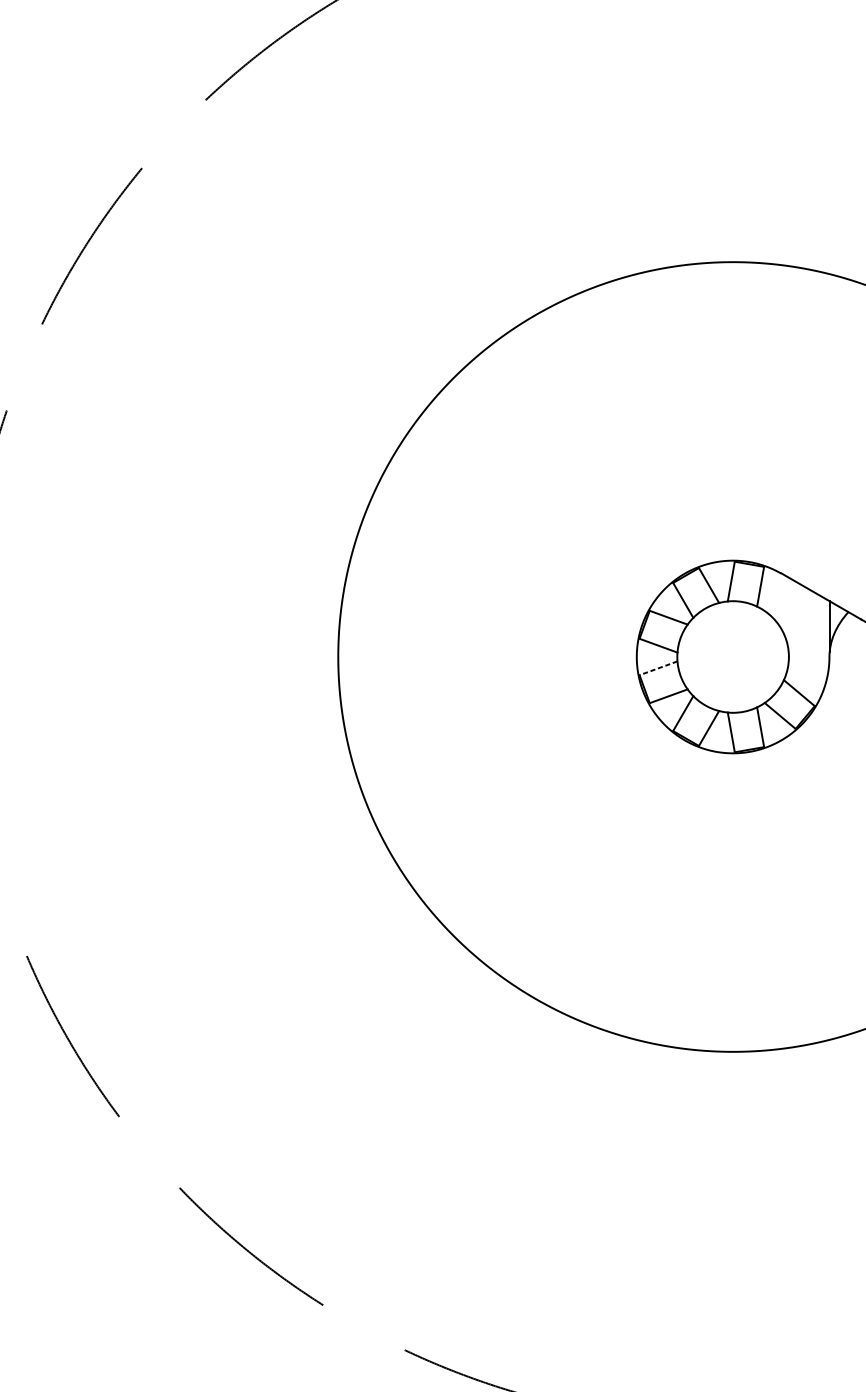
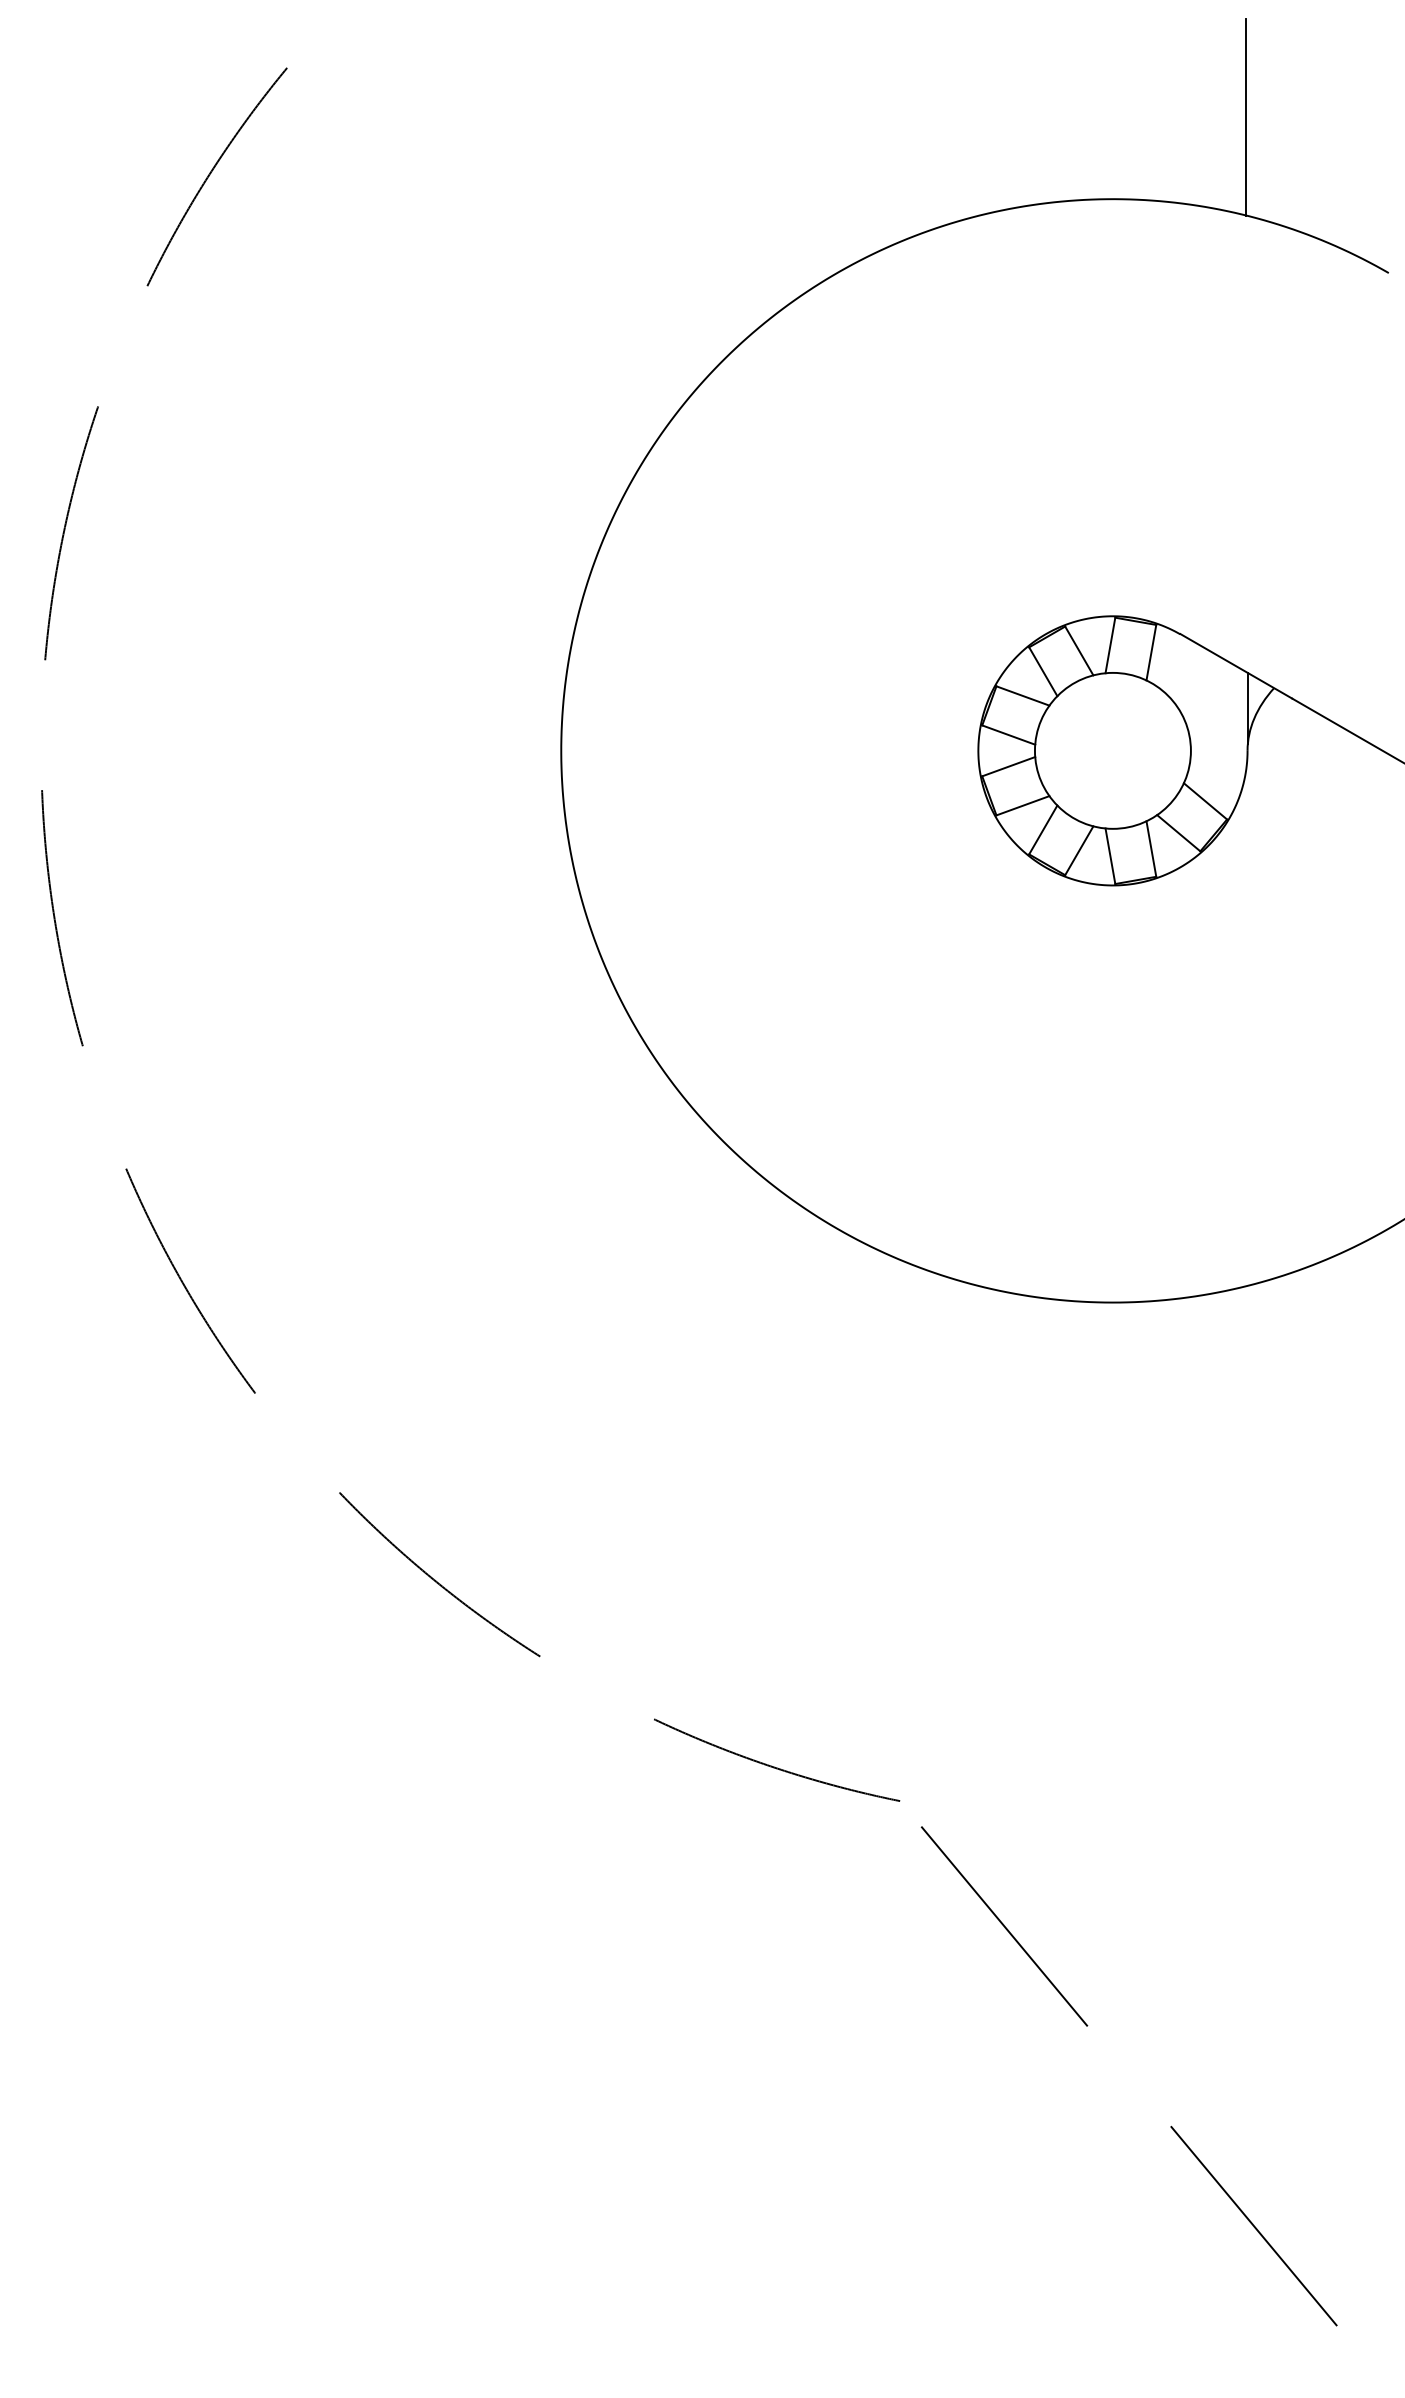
line: (828, 202) -> (1246, 116), added
line: (658, 668) -> (1008, 766), dashed -> solid

